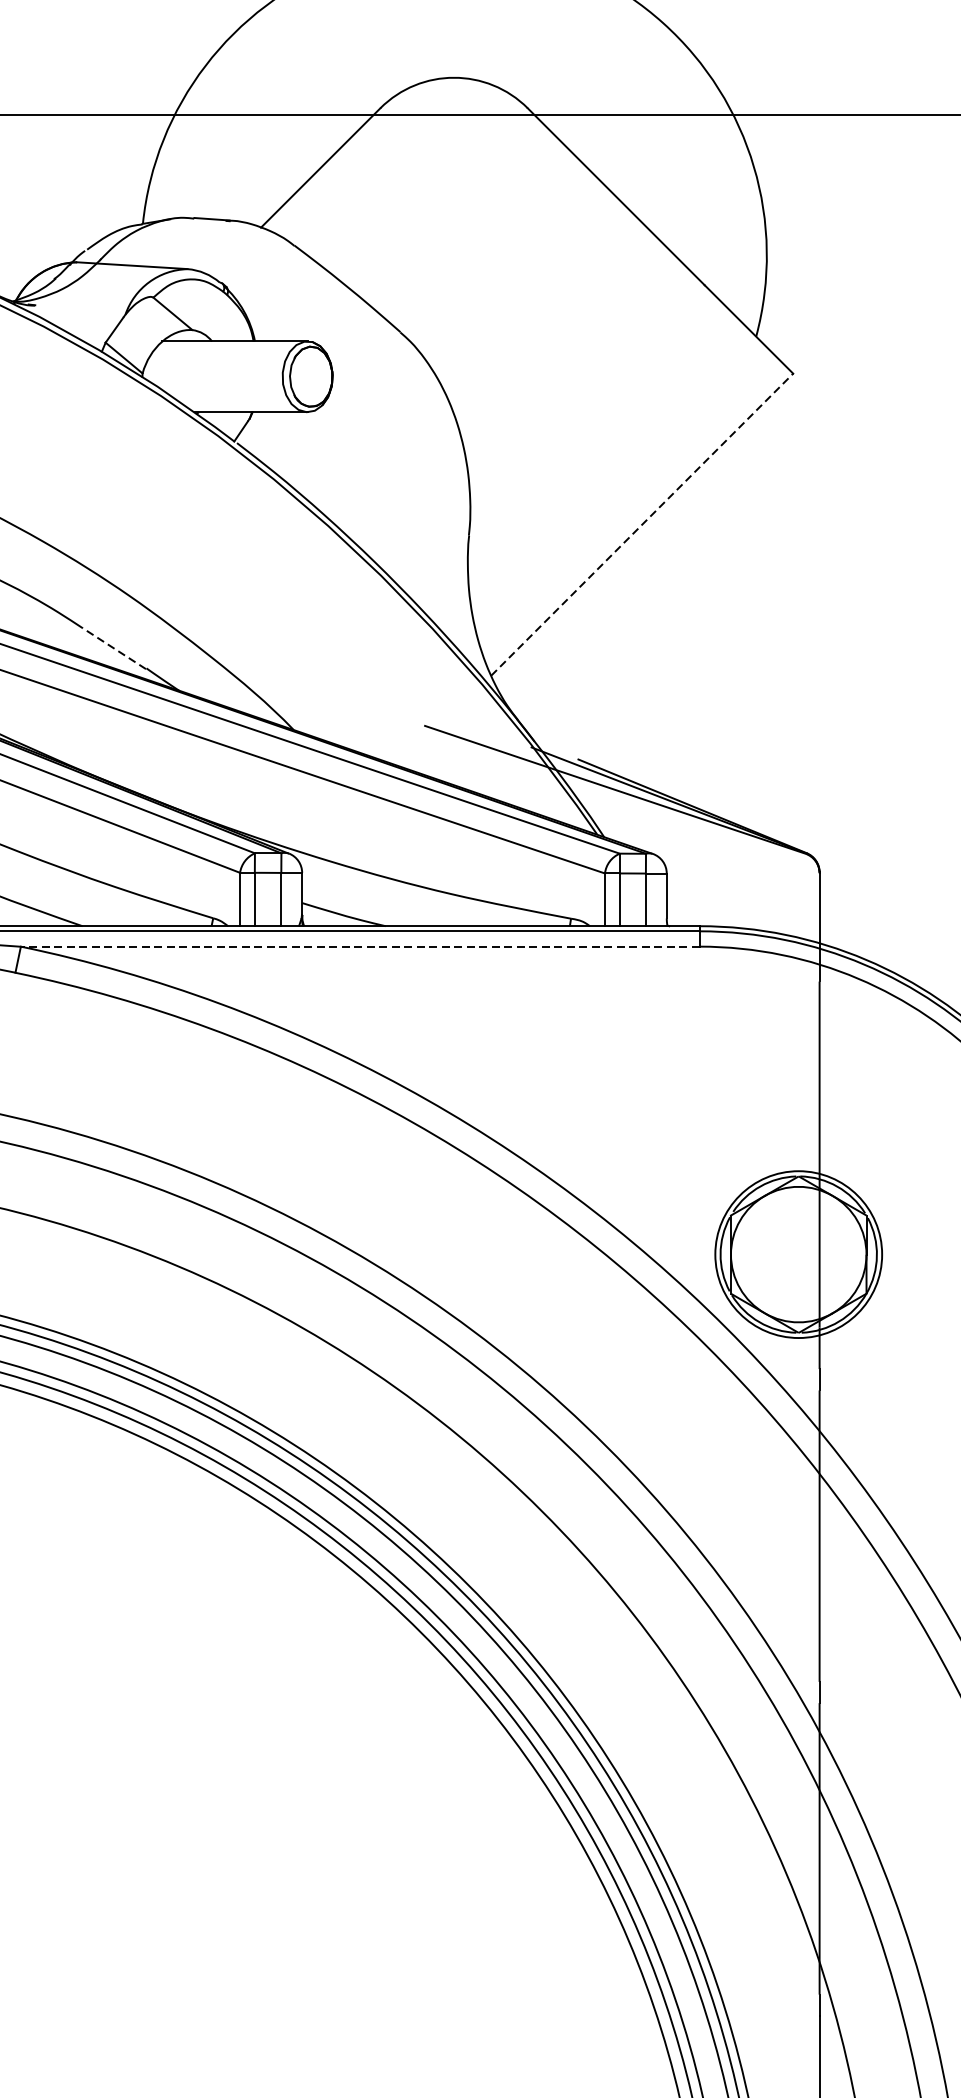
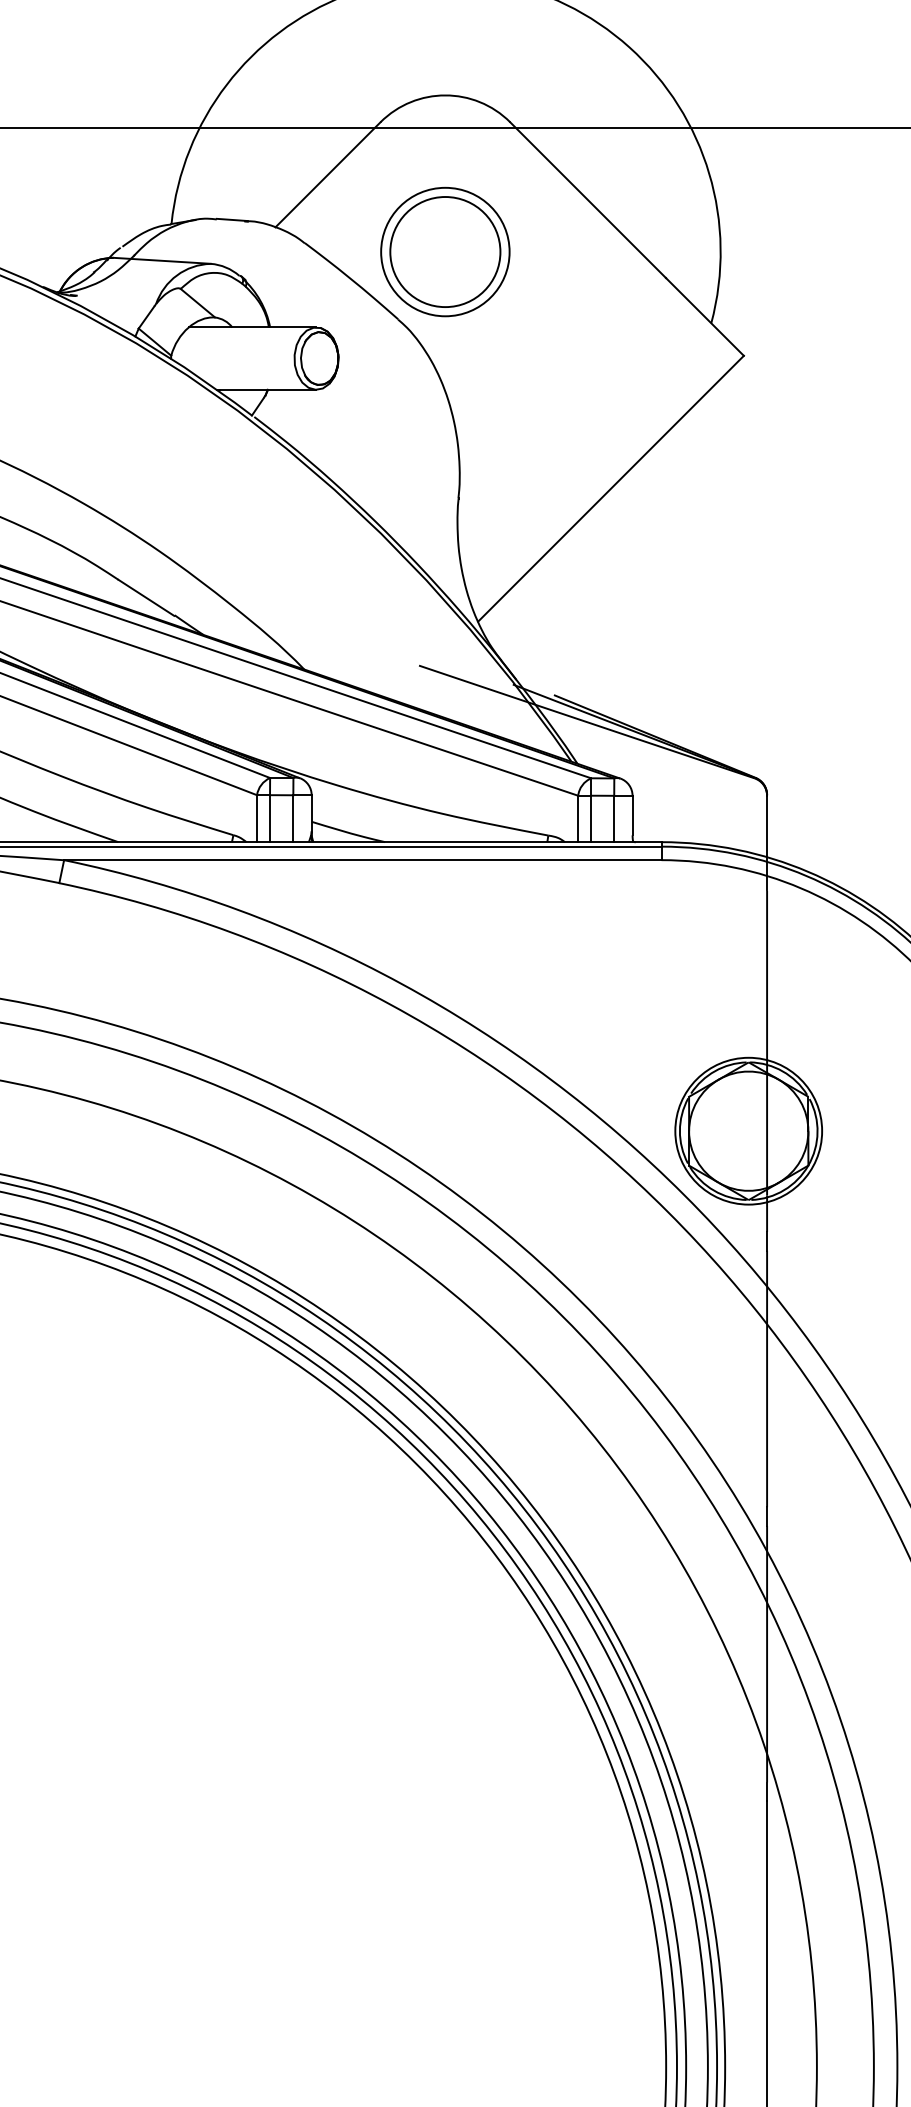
part: (454, 255) -> (445, 251), added
line: (642, 524) -> (611, 488), dashed -> solid
line: (114, 648) -> (146, 597), dashed -> solid
line: (359, 947) -> (362, 860), dashed -> solid

